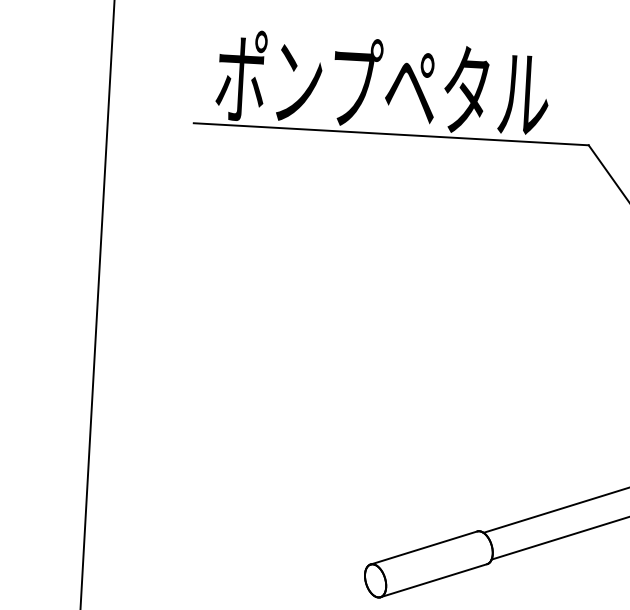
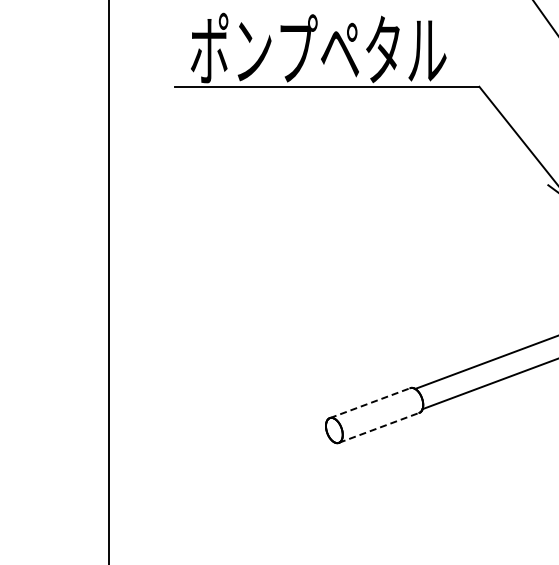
line: (424, 548) -> (370, 403), solid -> dashed
line: (434, 580) -> (379, 427), solid -> dashed

